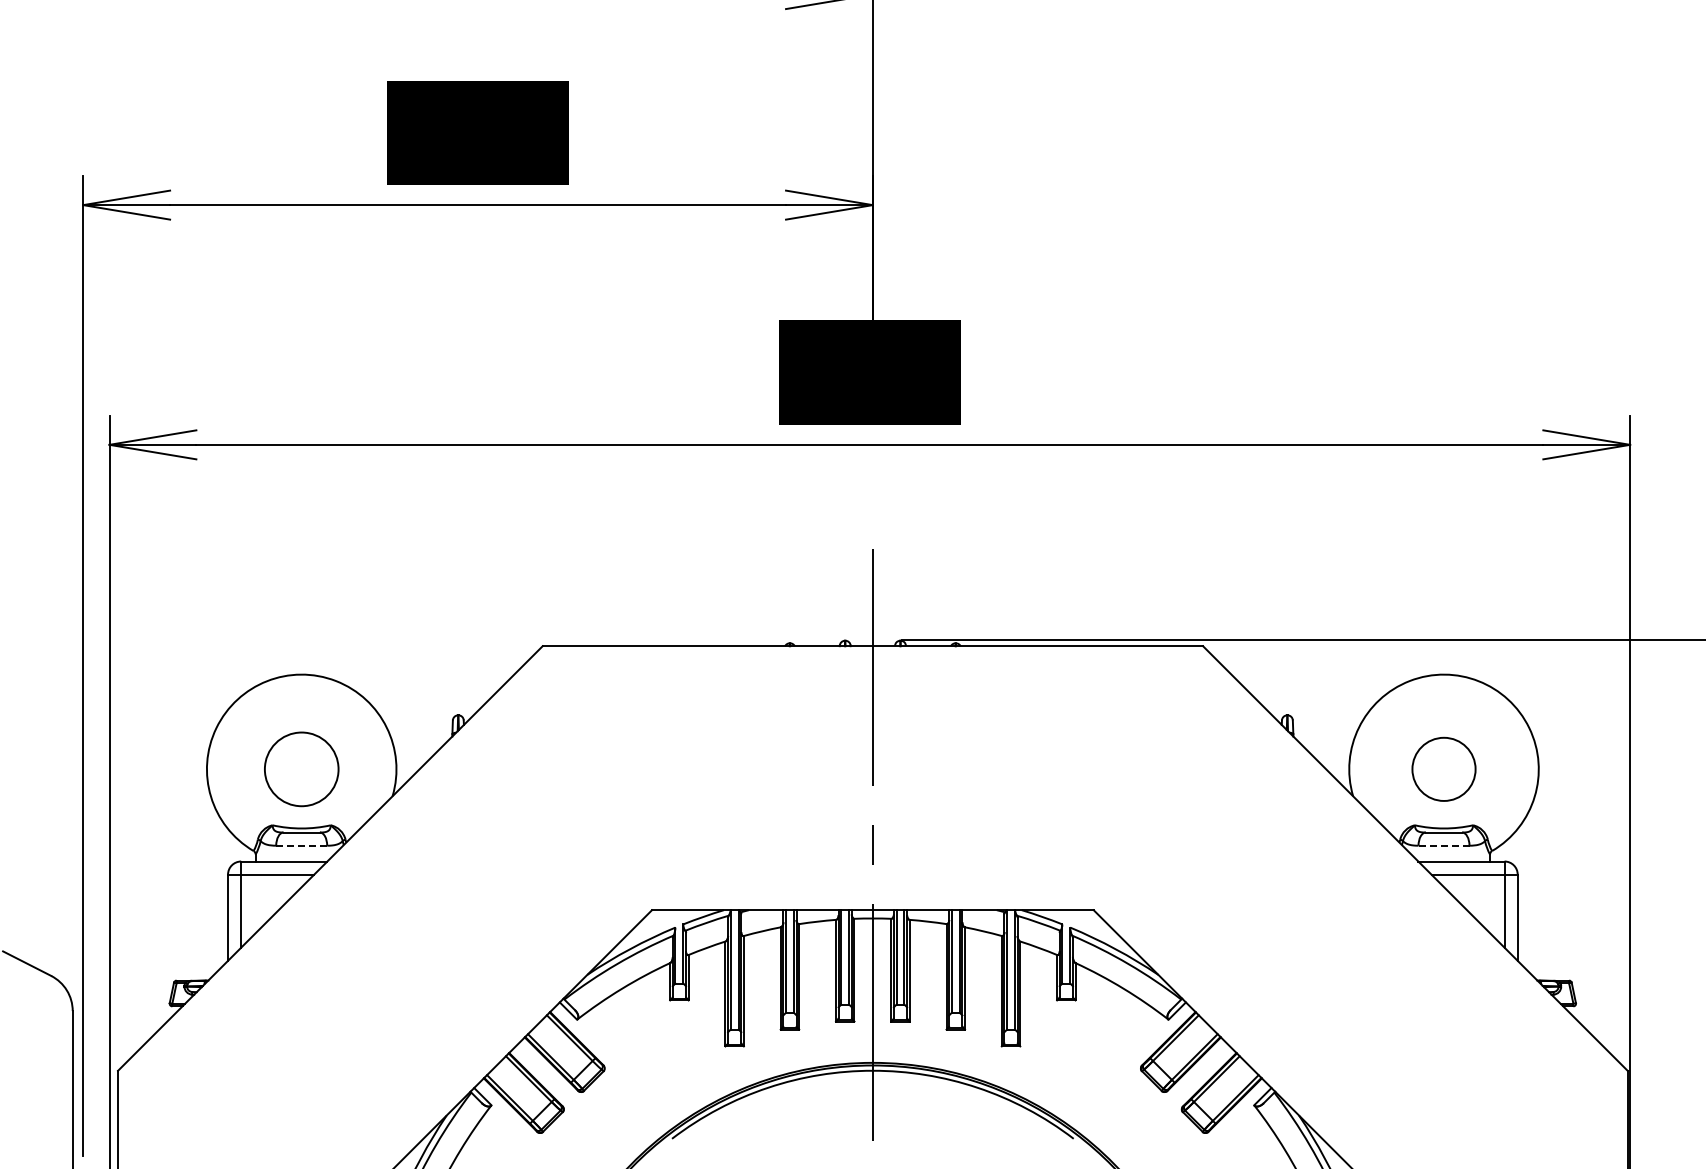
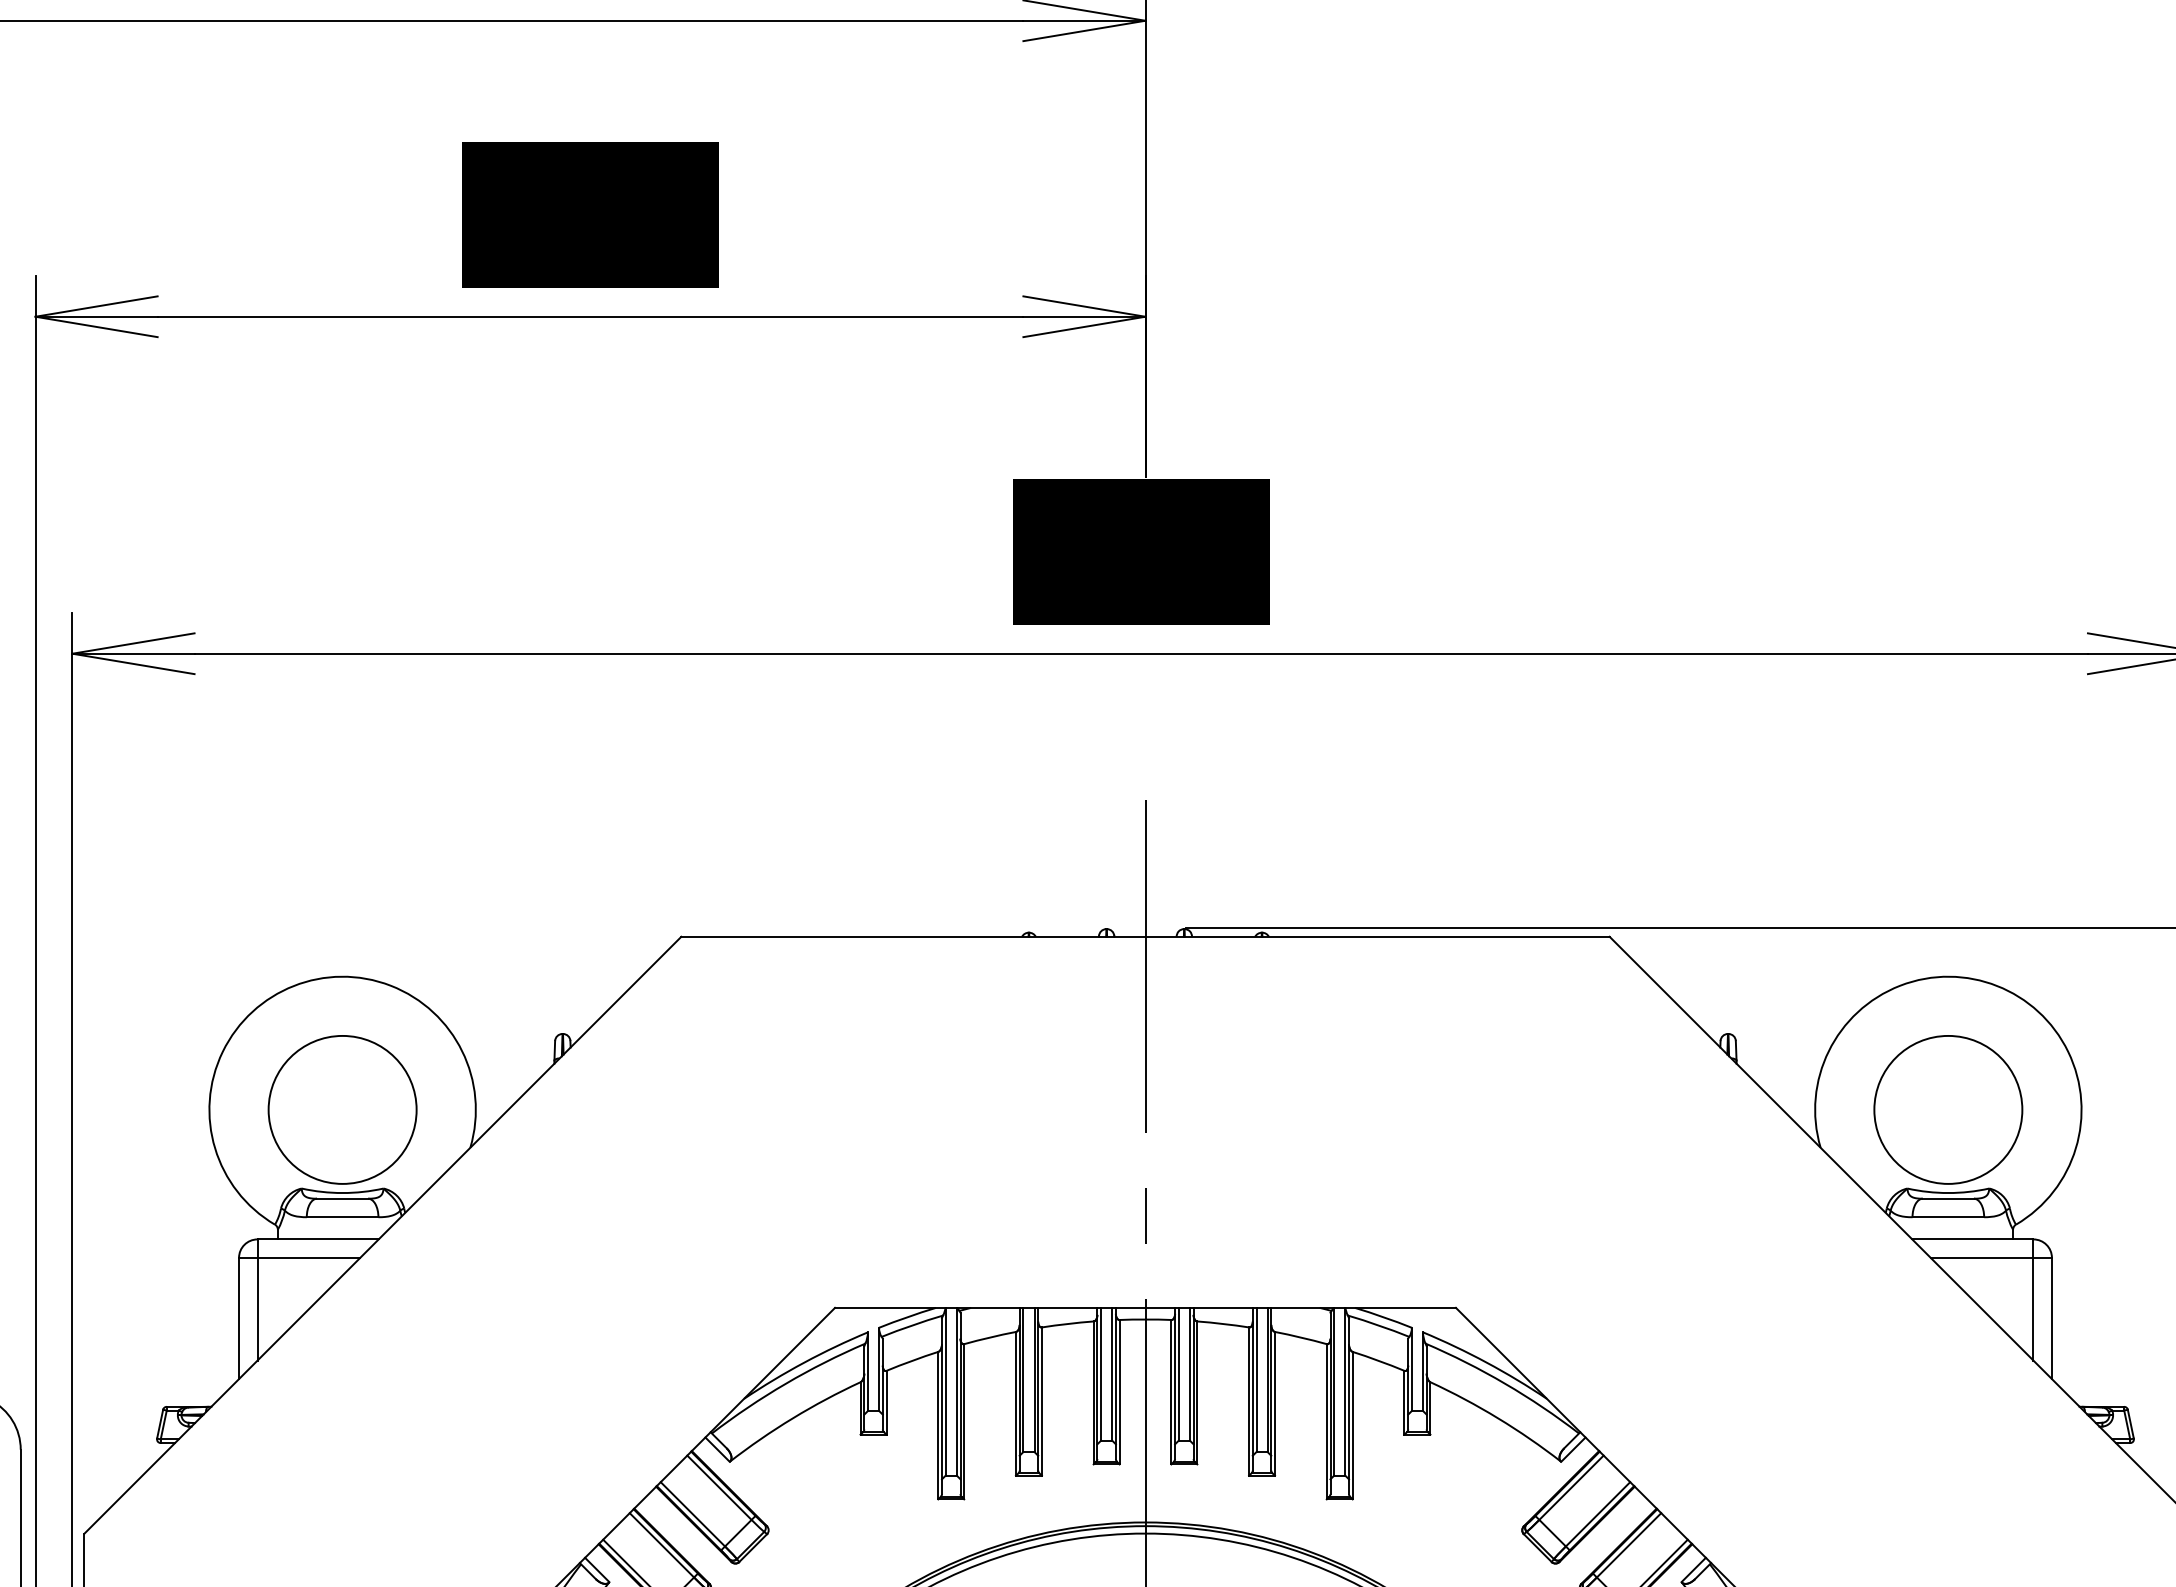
circle: (301, 769) -> (342, 1110), size x1.43
circle: (1443, 769) -> (1947, 1110), size x1.67
line: (301, 845) -> (342, 1216), dashed -> solid
line: (1444, 845) -> (1949, 1216), dashed -> solid

